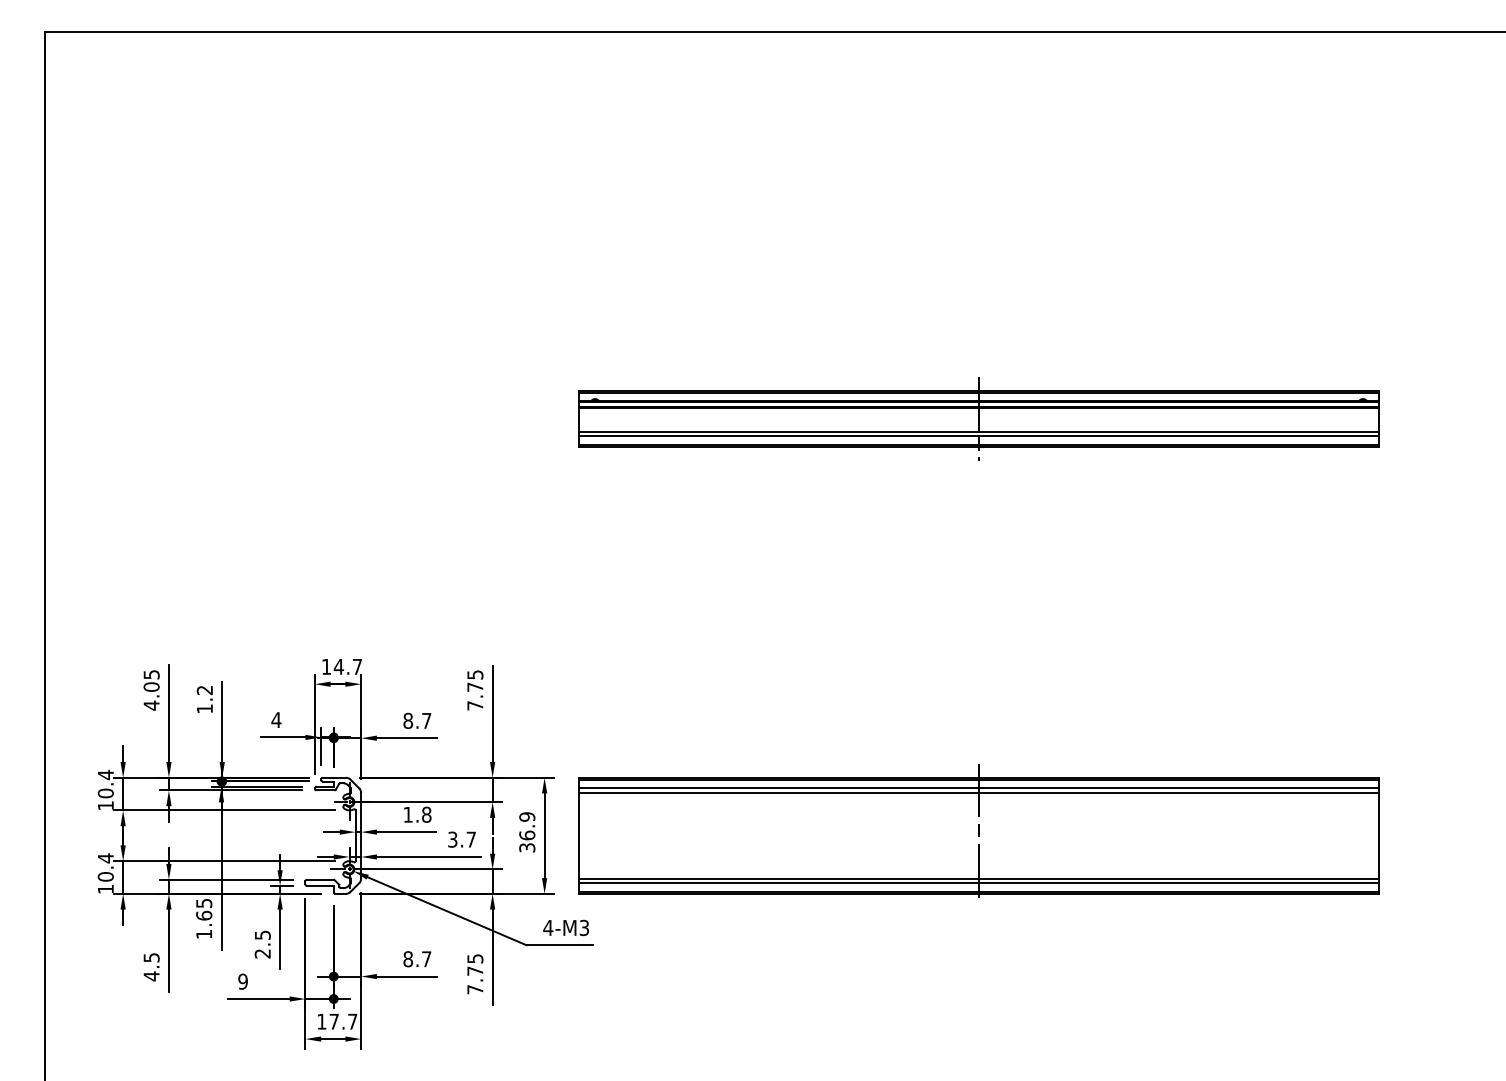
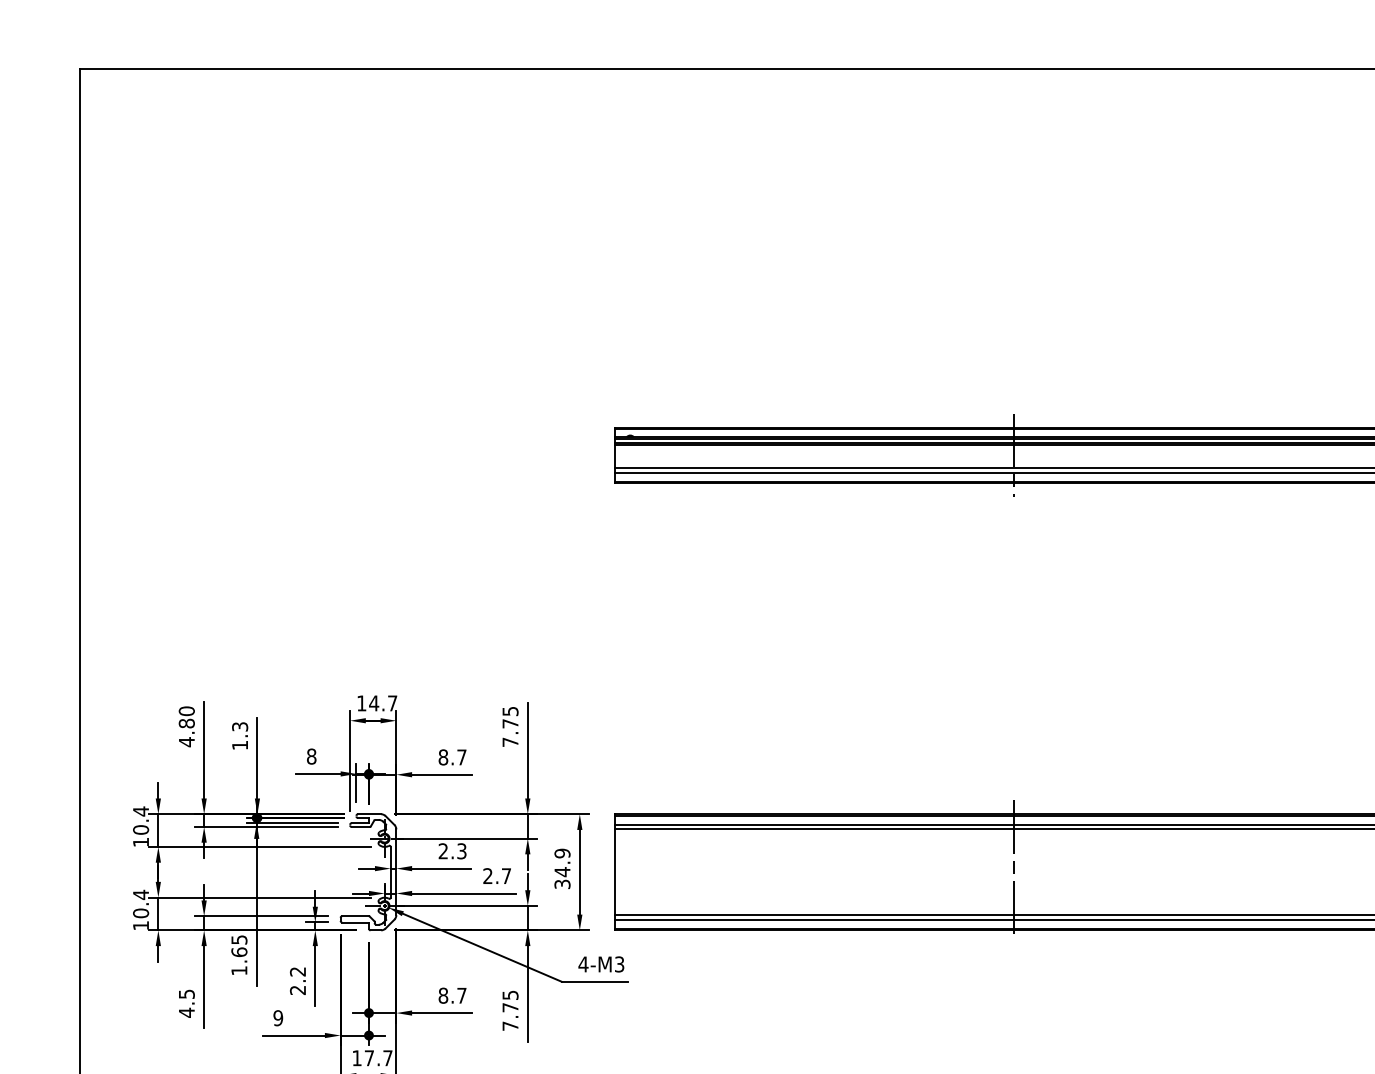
text: (151, 680) -> (186, 717), 4.05 -> 4.80
text: (204, 689) -> (239, 726), 1.2 -> 1.3
text: (276, 720) -> (311, 757), 4 -> 8
text: (417, 814) -> (452, 851), 1.8 -> 2.3
text: (527, 835) -> (562, 872), 36.9 -> 34.9
text: (452, 839) -> (487, 876), 3.7 -> 2.7
text: (262, 934) -> (297, 971), 2.5 -> 2.2

